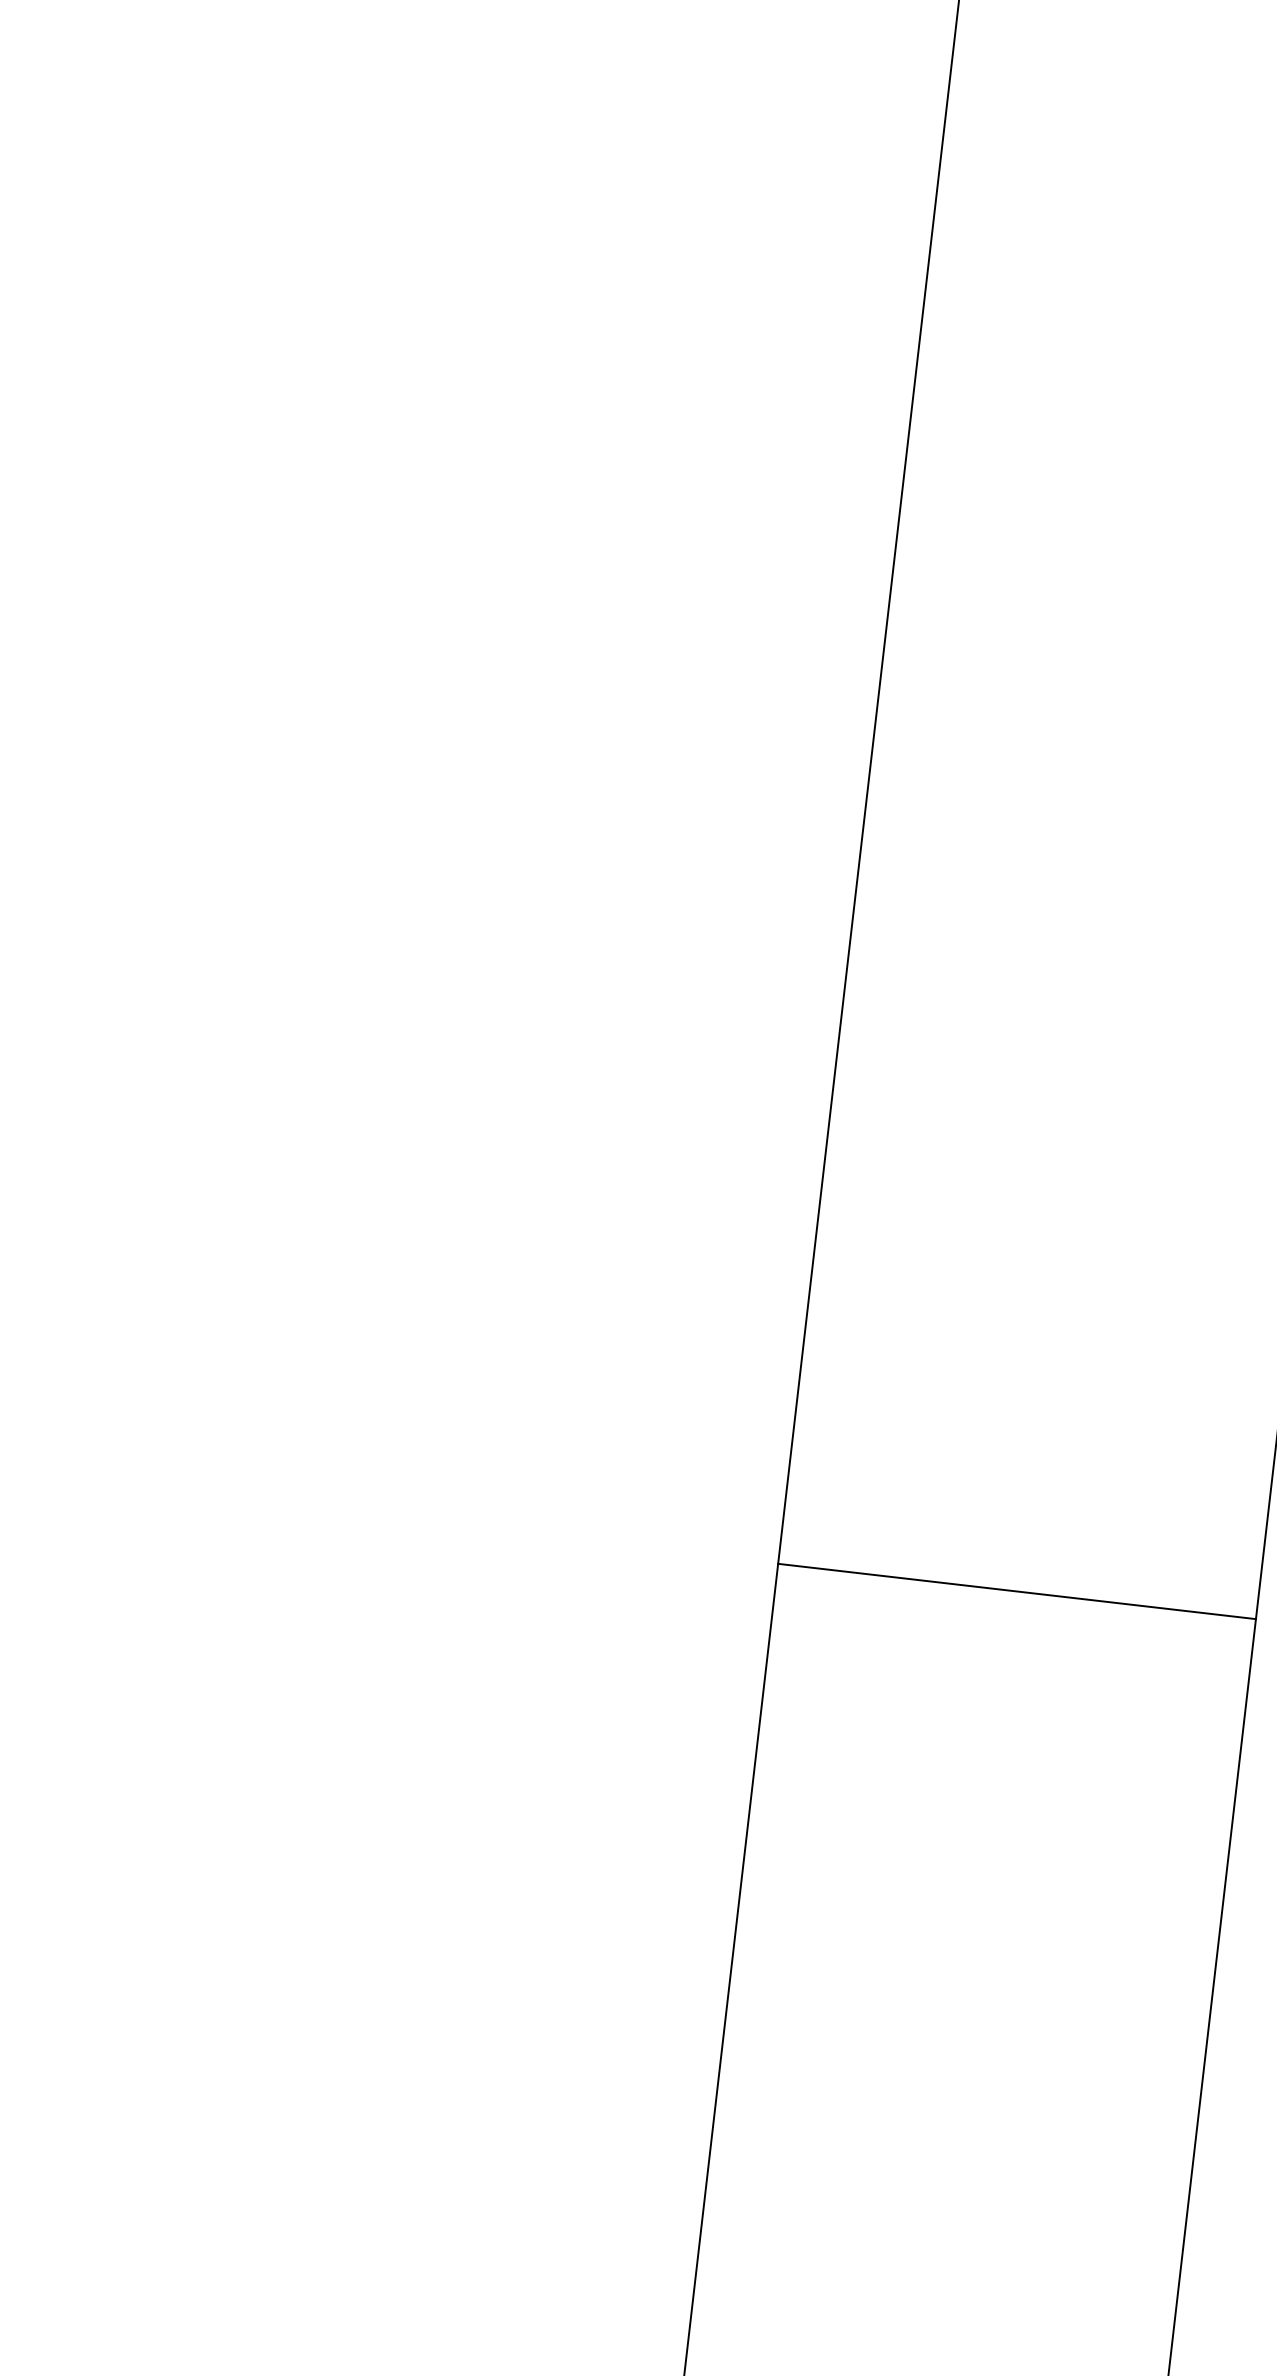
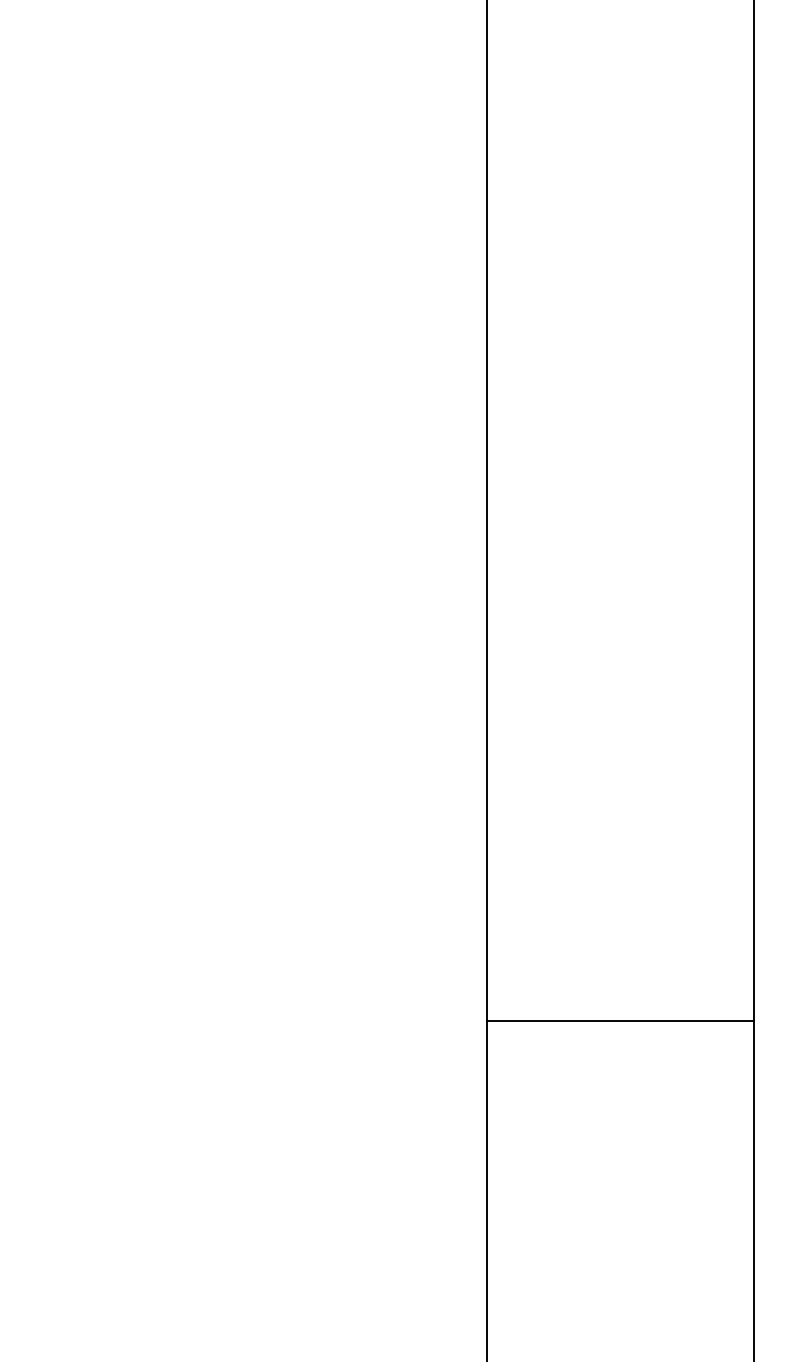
line: (1017, 1591) -> (620, 1021), moved

